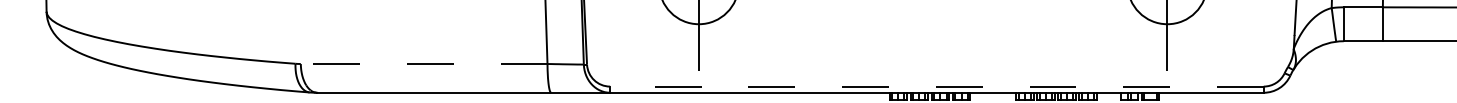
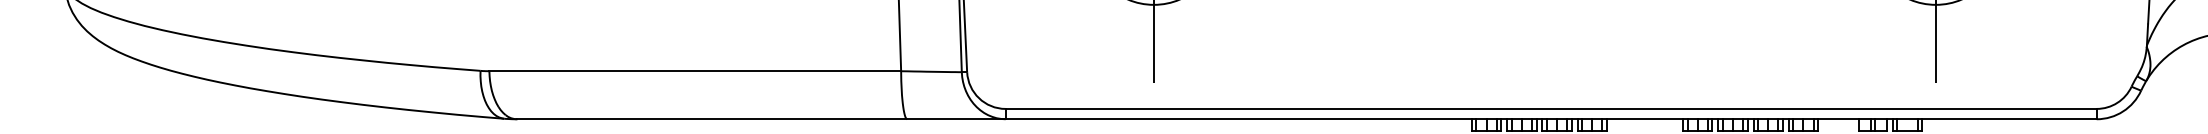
line: (423, 64) -> (694, 72), dashed -> solid
line: (936, 86) -> (1550, 108), dashed -> solid

